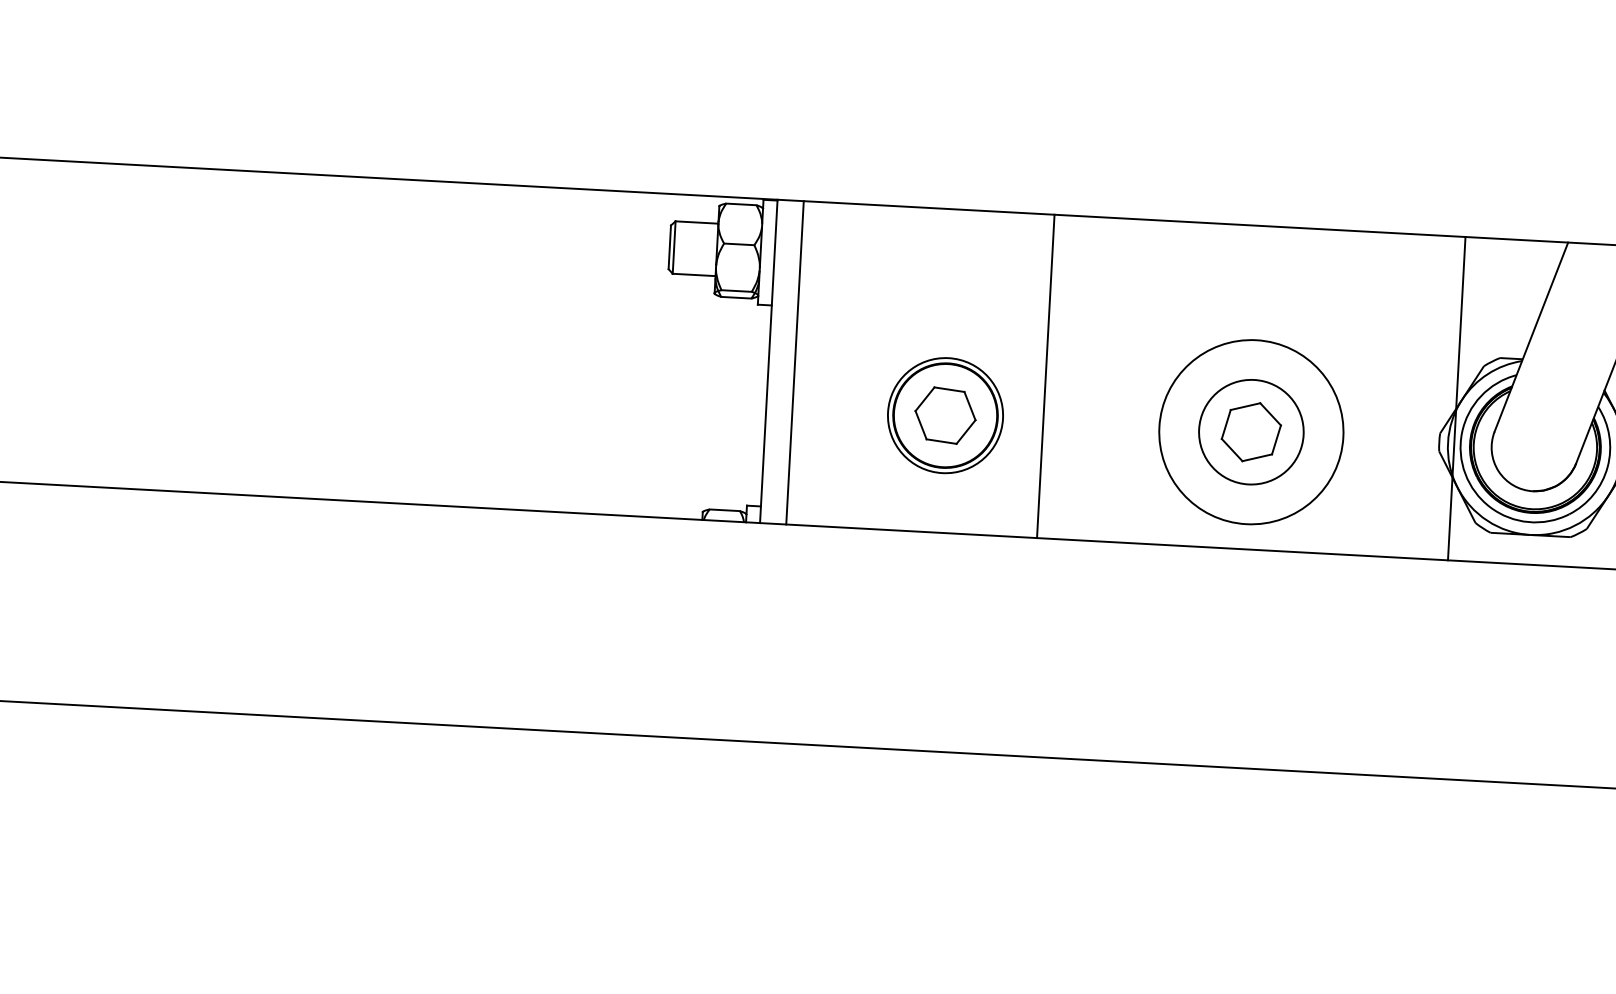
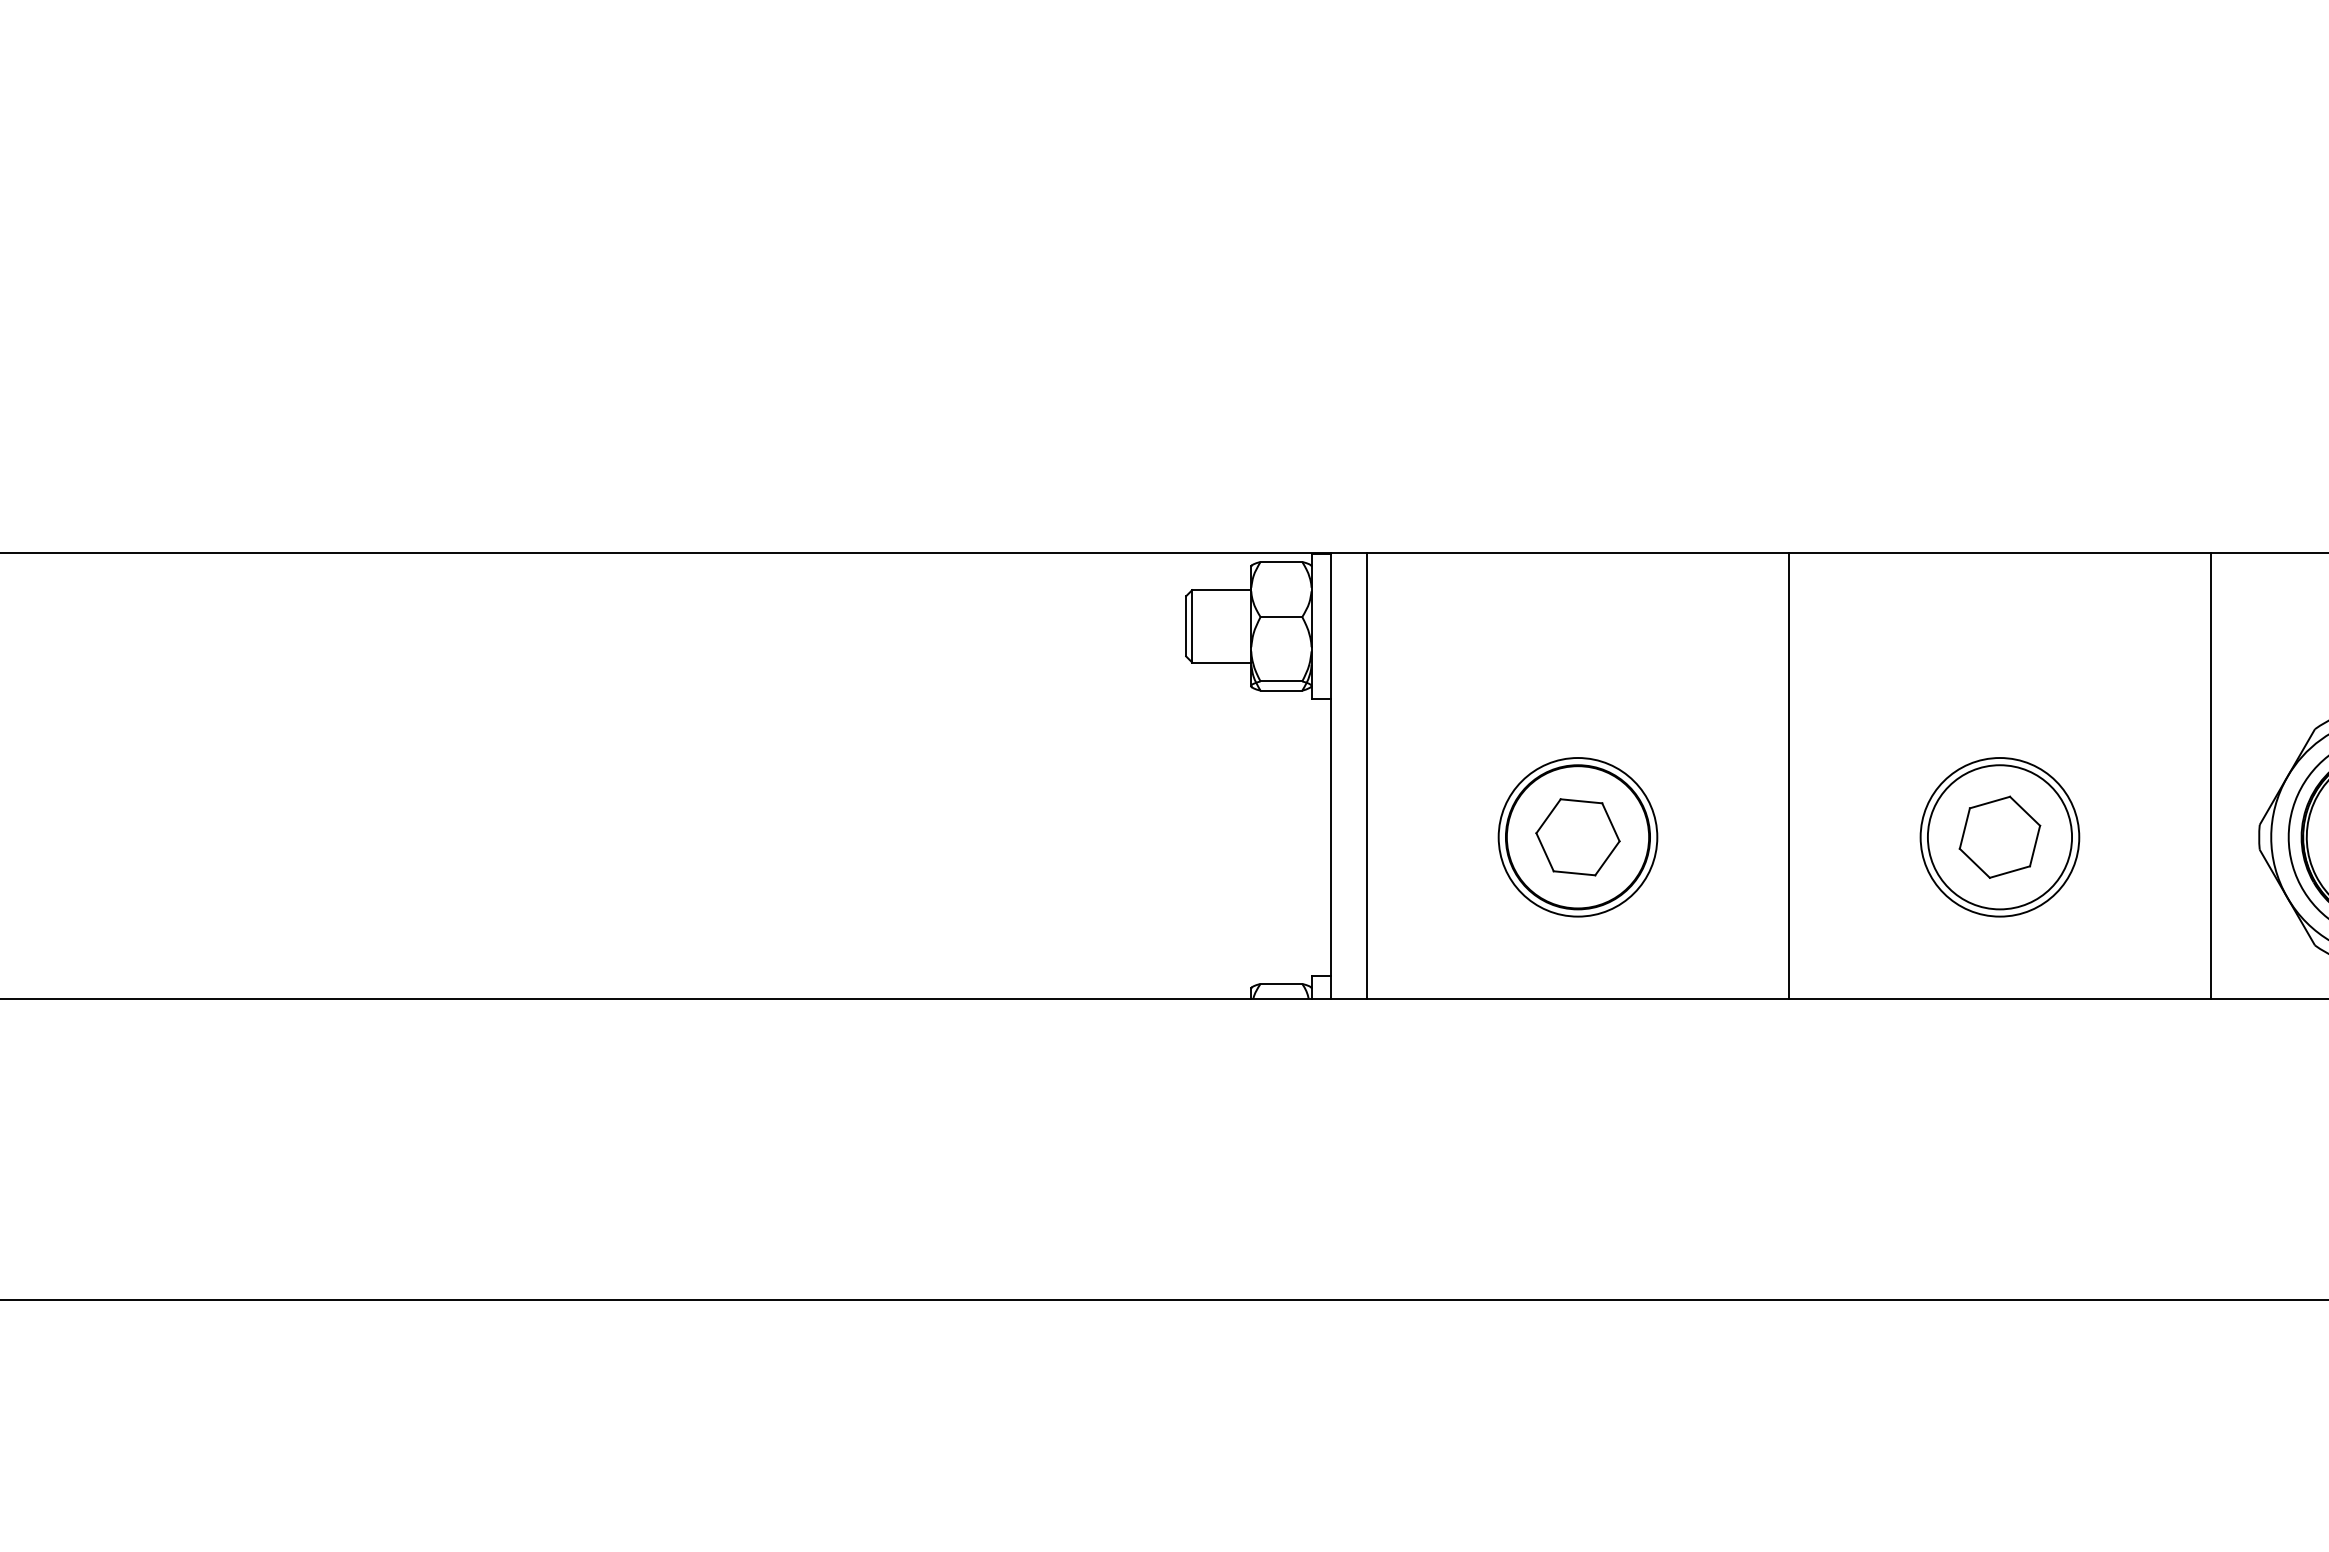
line: (1045, 376) -> (1788, 775), moved
line: (1456, 398) -> (2210, 775), moved
circle: (1251, 432) -> (1999, 837), size x0.62

